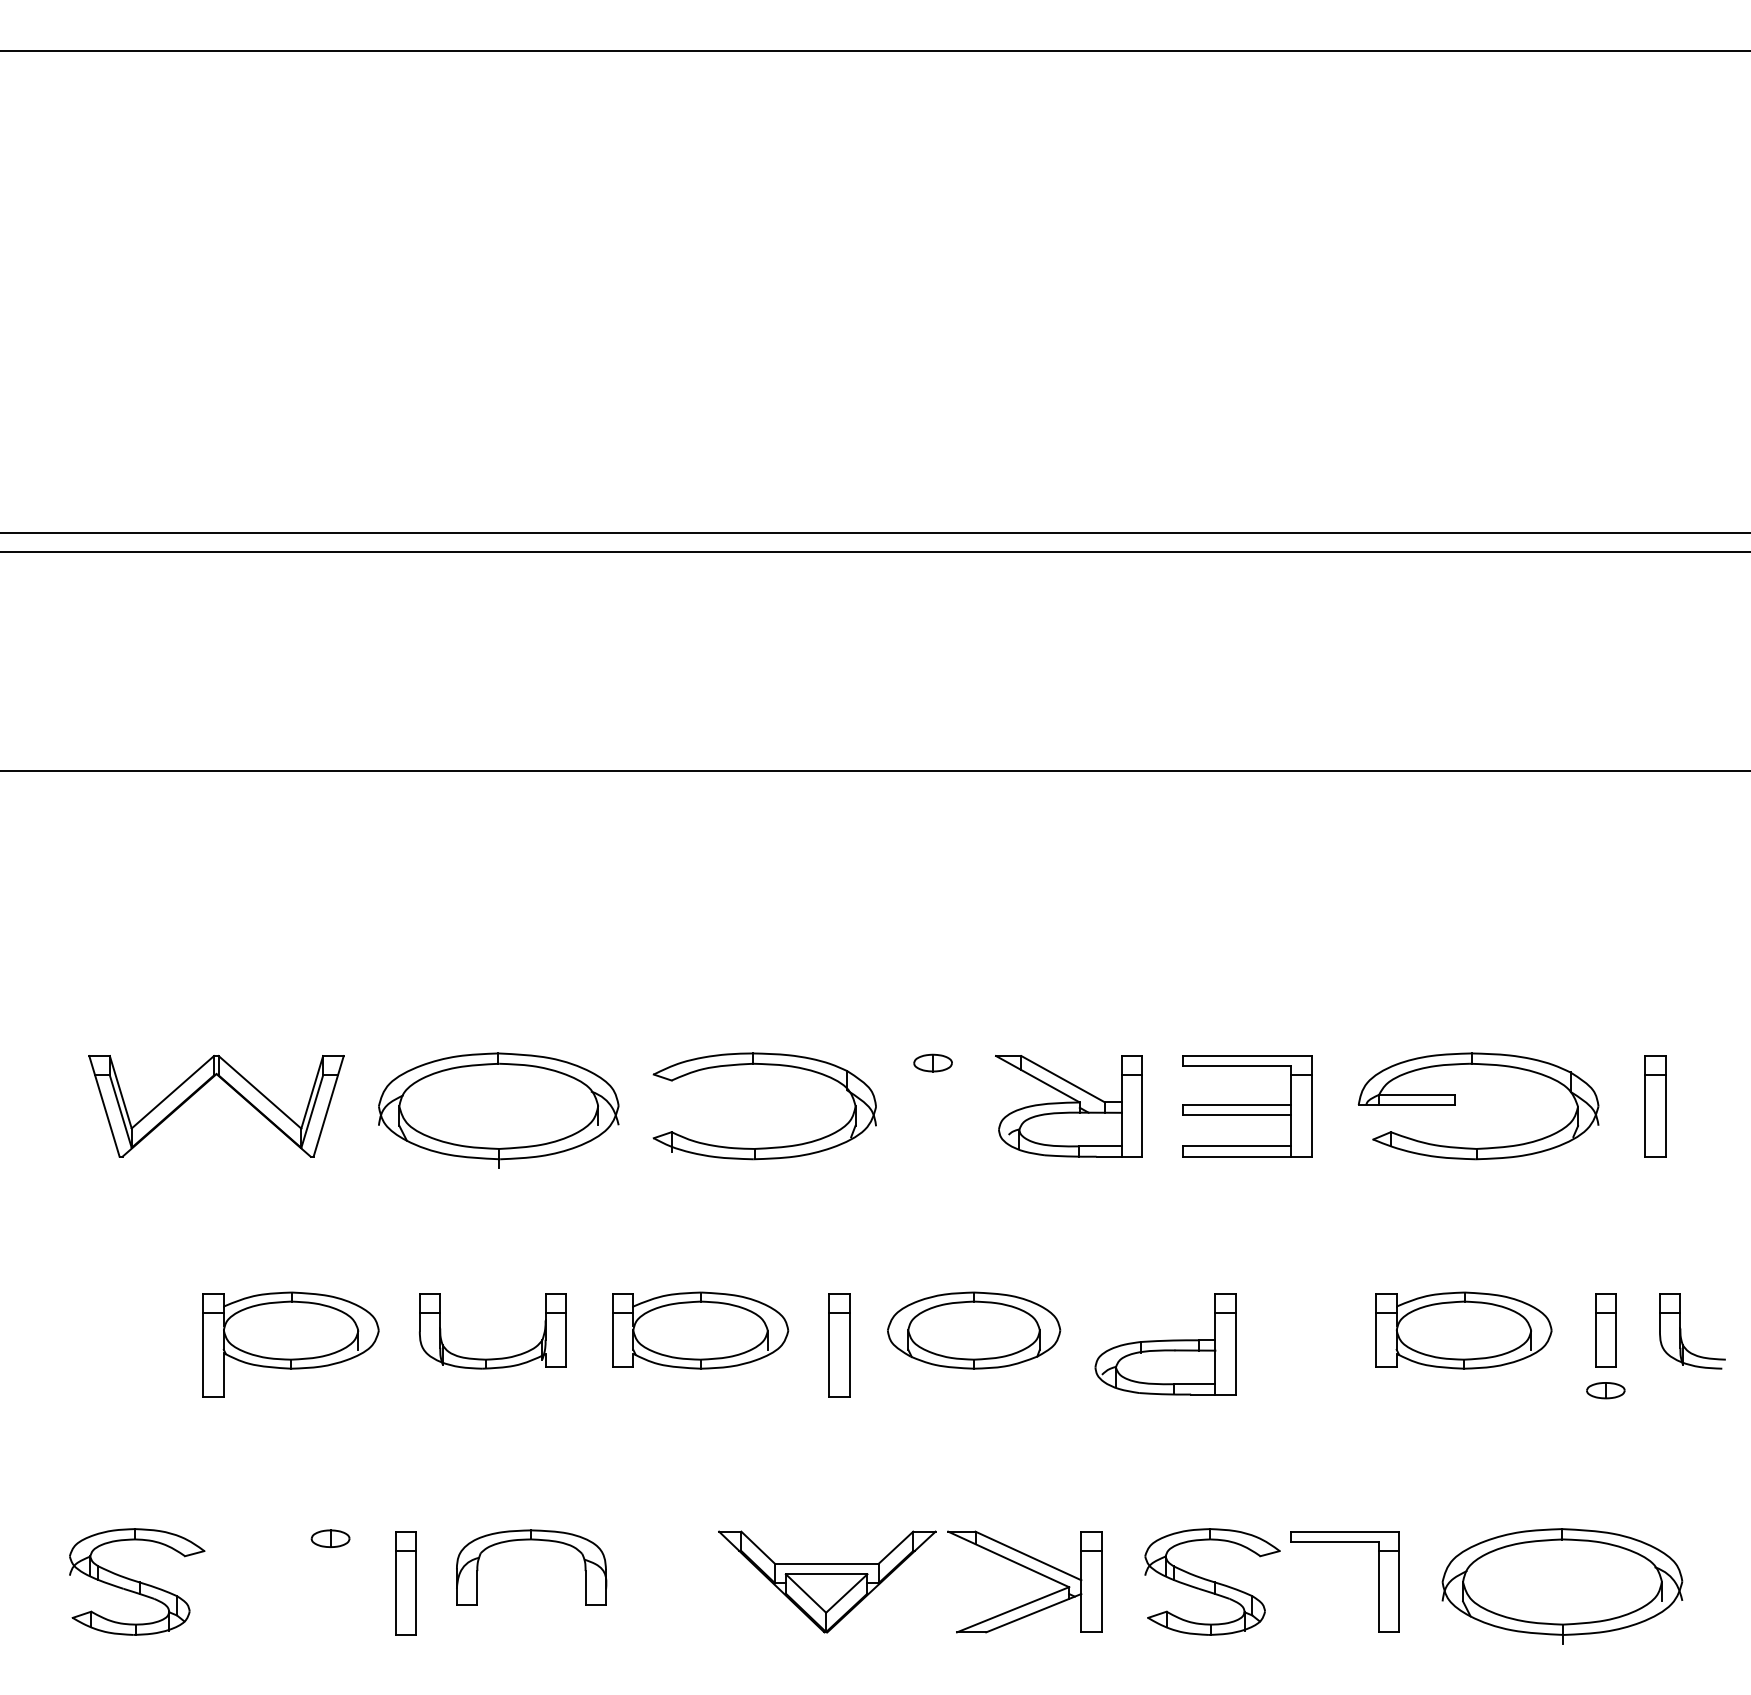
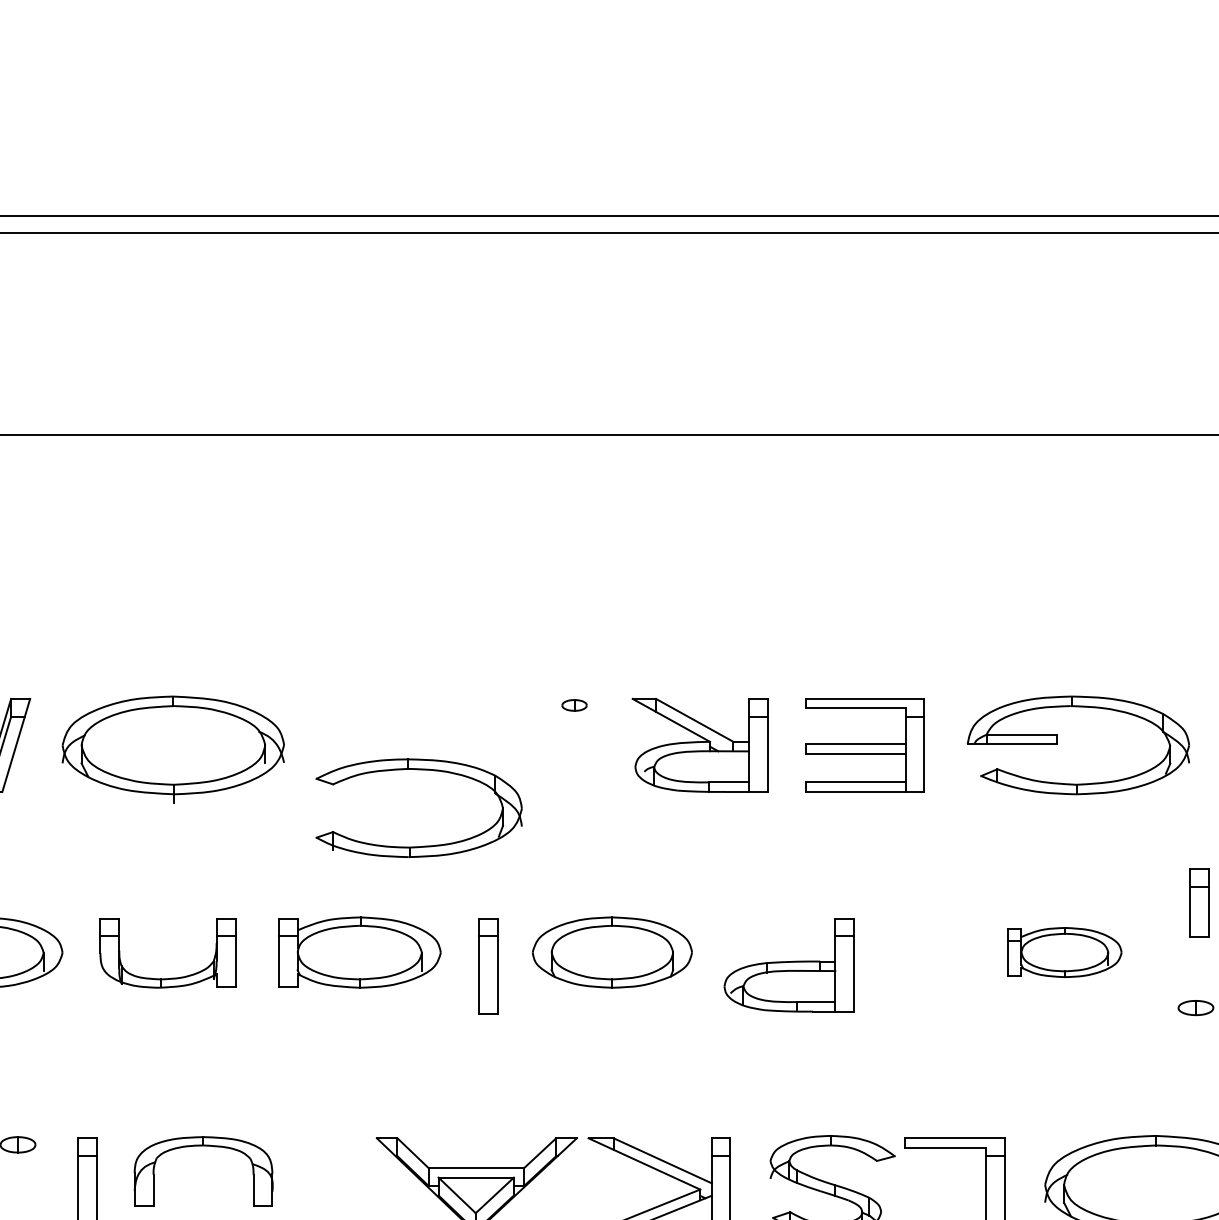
part: (932, 1062) -> (574, 704), size x0.7
part: (764, 1065) -> (418, 770), moved
part: (1463, 1330) -> (1064, 952), size x0.7
part: (1605, 1330) -> (1199, 902), moved

